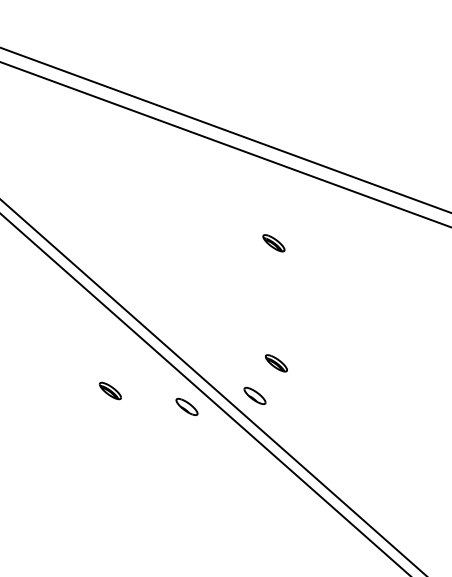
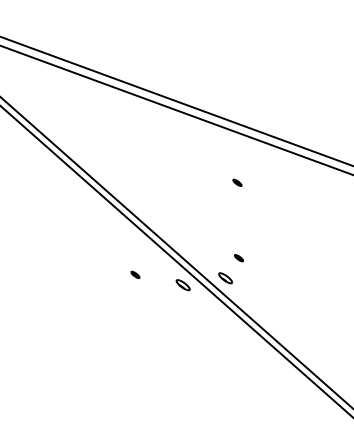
part: (274, 242) -> (237, 182), size x0.62
part: (275, 364) -> (238, 258), size x0.62
part: (110, 389) -> (135, 274), size x0.62

